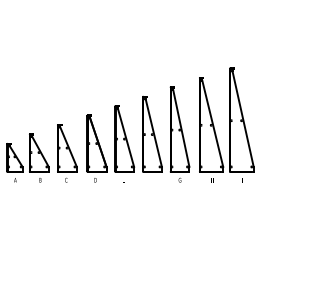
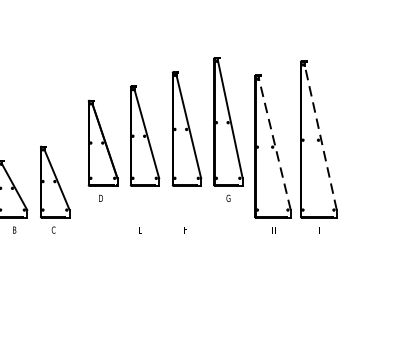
line: (243, 119) -> (321, 138), solid -> dashed
line: (212, 123) -> (274, 144), solid -> dashed
part: (138, 134) -> (165, 129), moved

